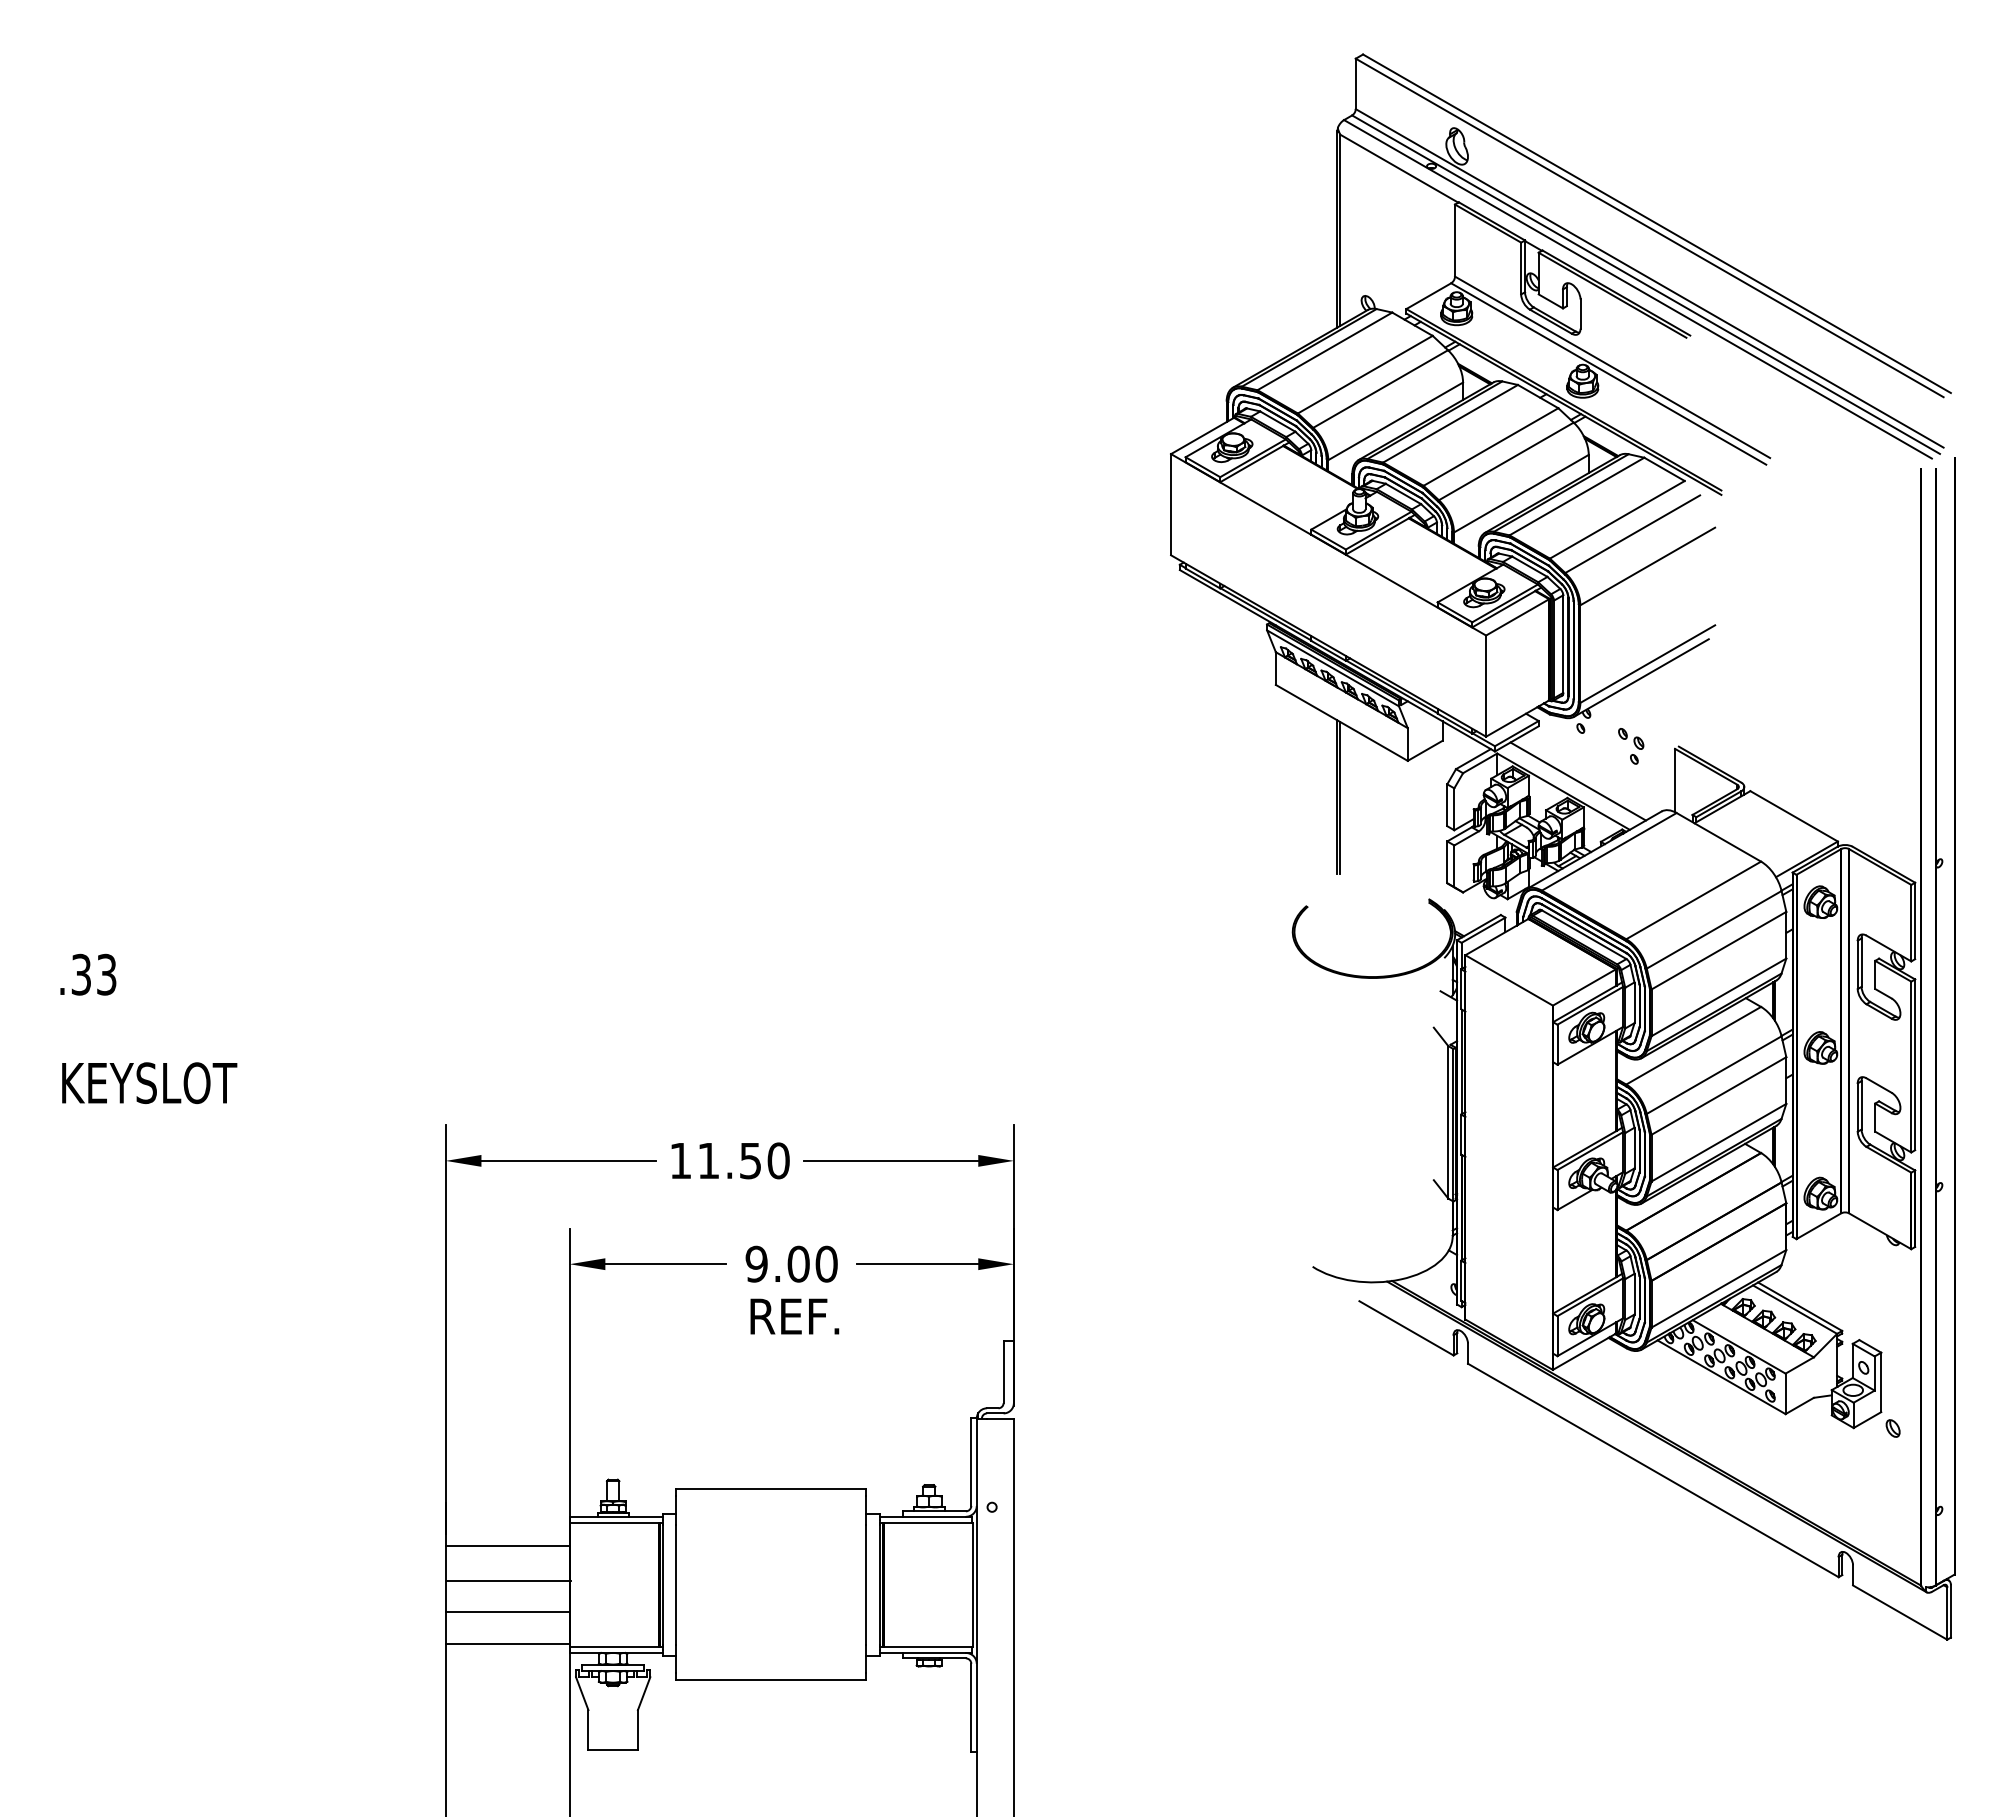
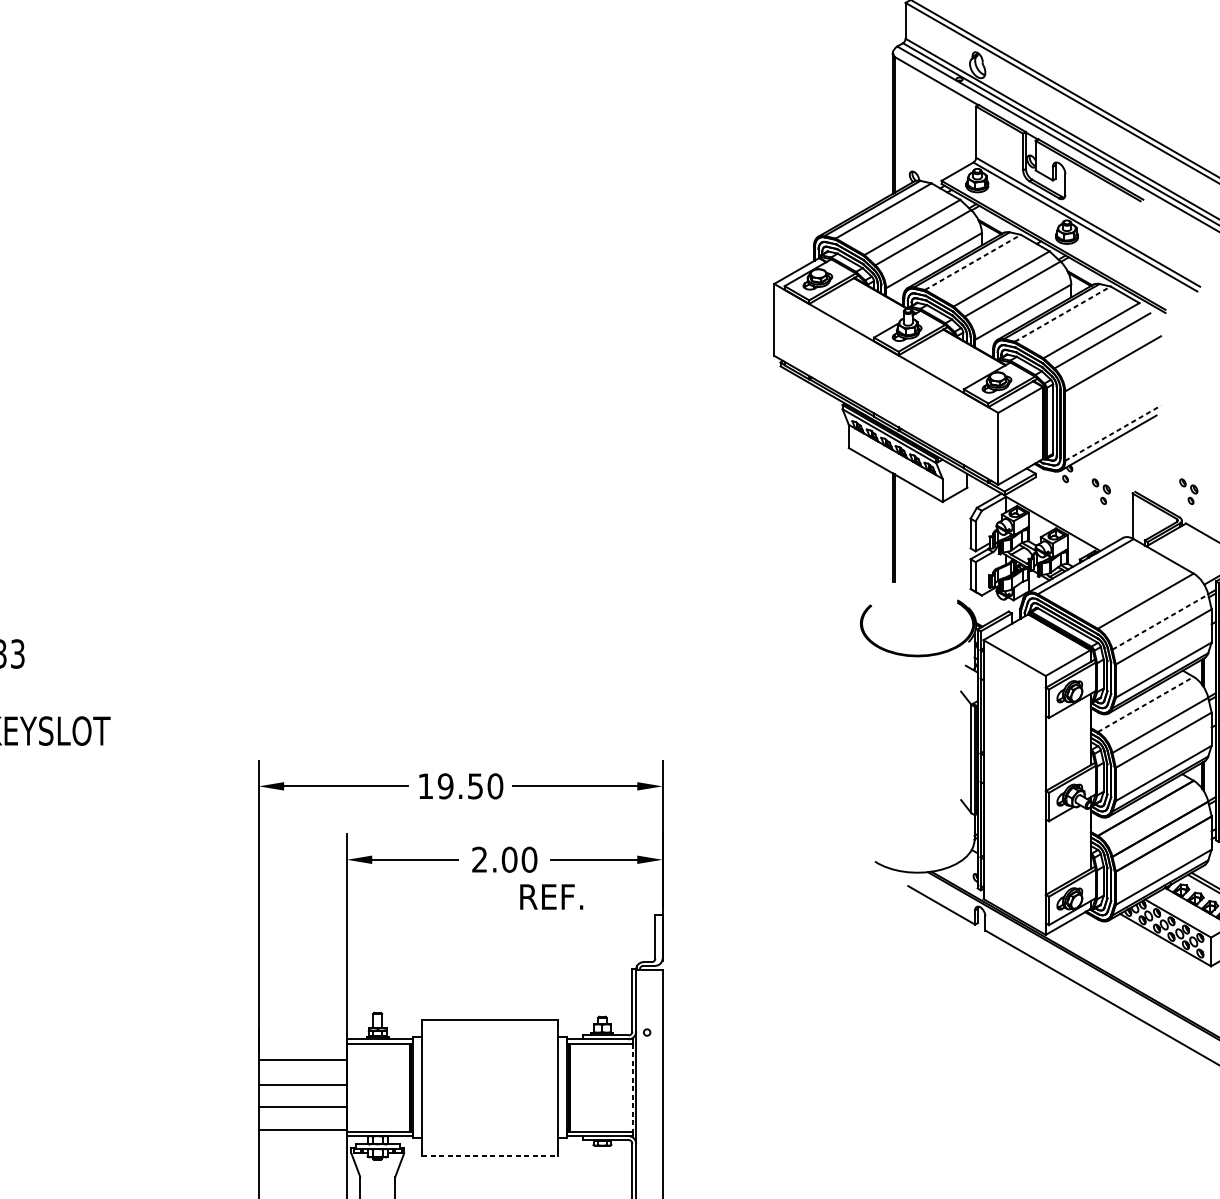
line: (1450, 423) -> (972, 262), solid -> dashed
line: (1576, 496) -> (1062, 314), solid -> dashed
line: (1647, 664) -> (1112, 433), solid -> dashed
part: (1754, 746) -> (1189, 491), added
line: (1577, 781) -> (1063, 516), removed
line: (1714, 929) -> (1160, 621), solid -> dashed
line: (1693, 1045) -> (1145, 704), solid -> dashed
text: (708, 1160) -> (445, 786), 11.50 -> 19.50
text: (756, 1263) -> (479, 859), 9.00 -> 2.00
text: (794, 1316) -> (551, 896), moved
line: (972, 1584) -> (633, 1087), solid -> dashed
line: (771, 1680) -> (490, 1155), solid -> dashed

